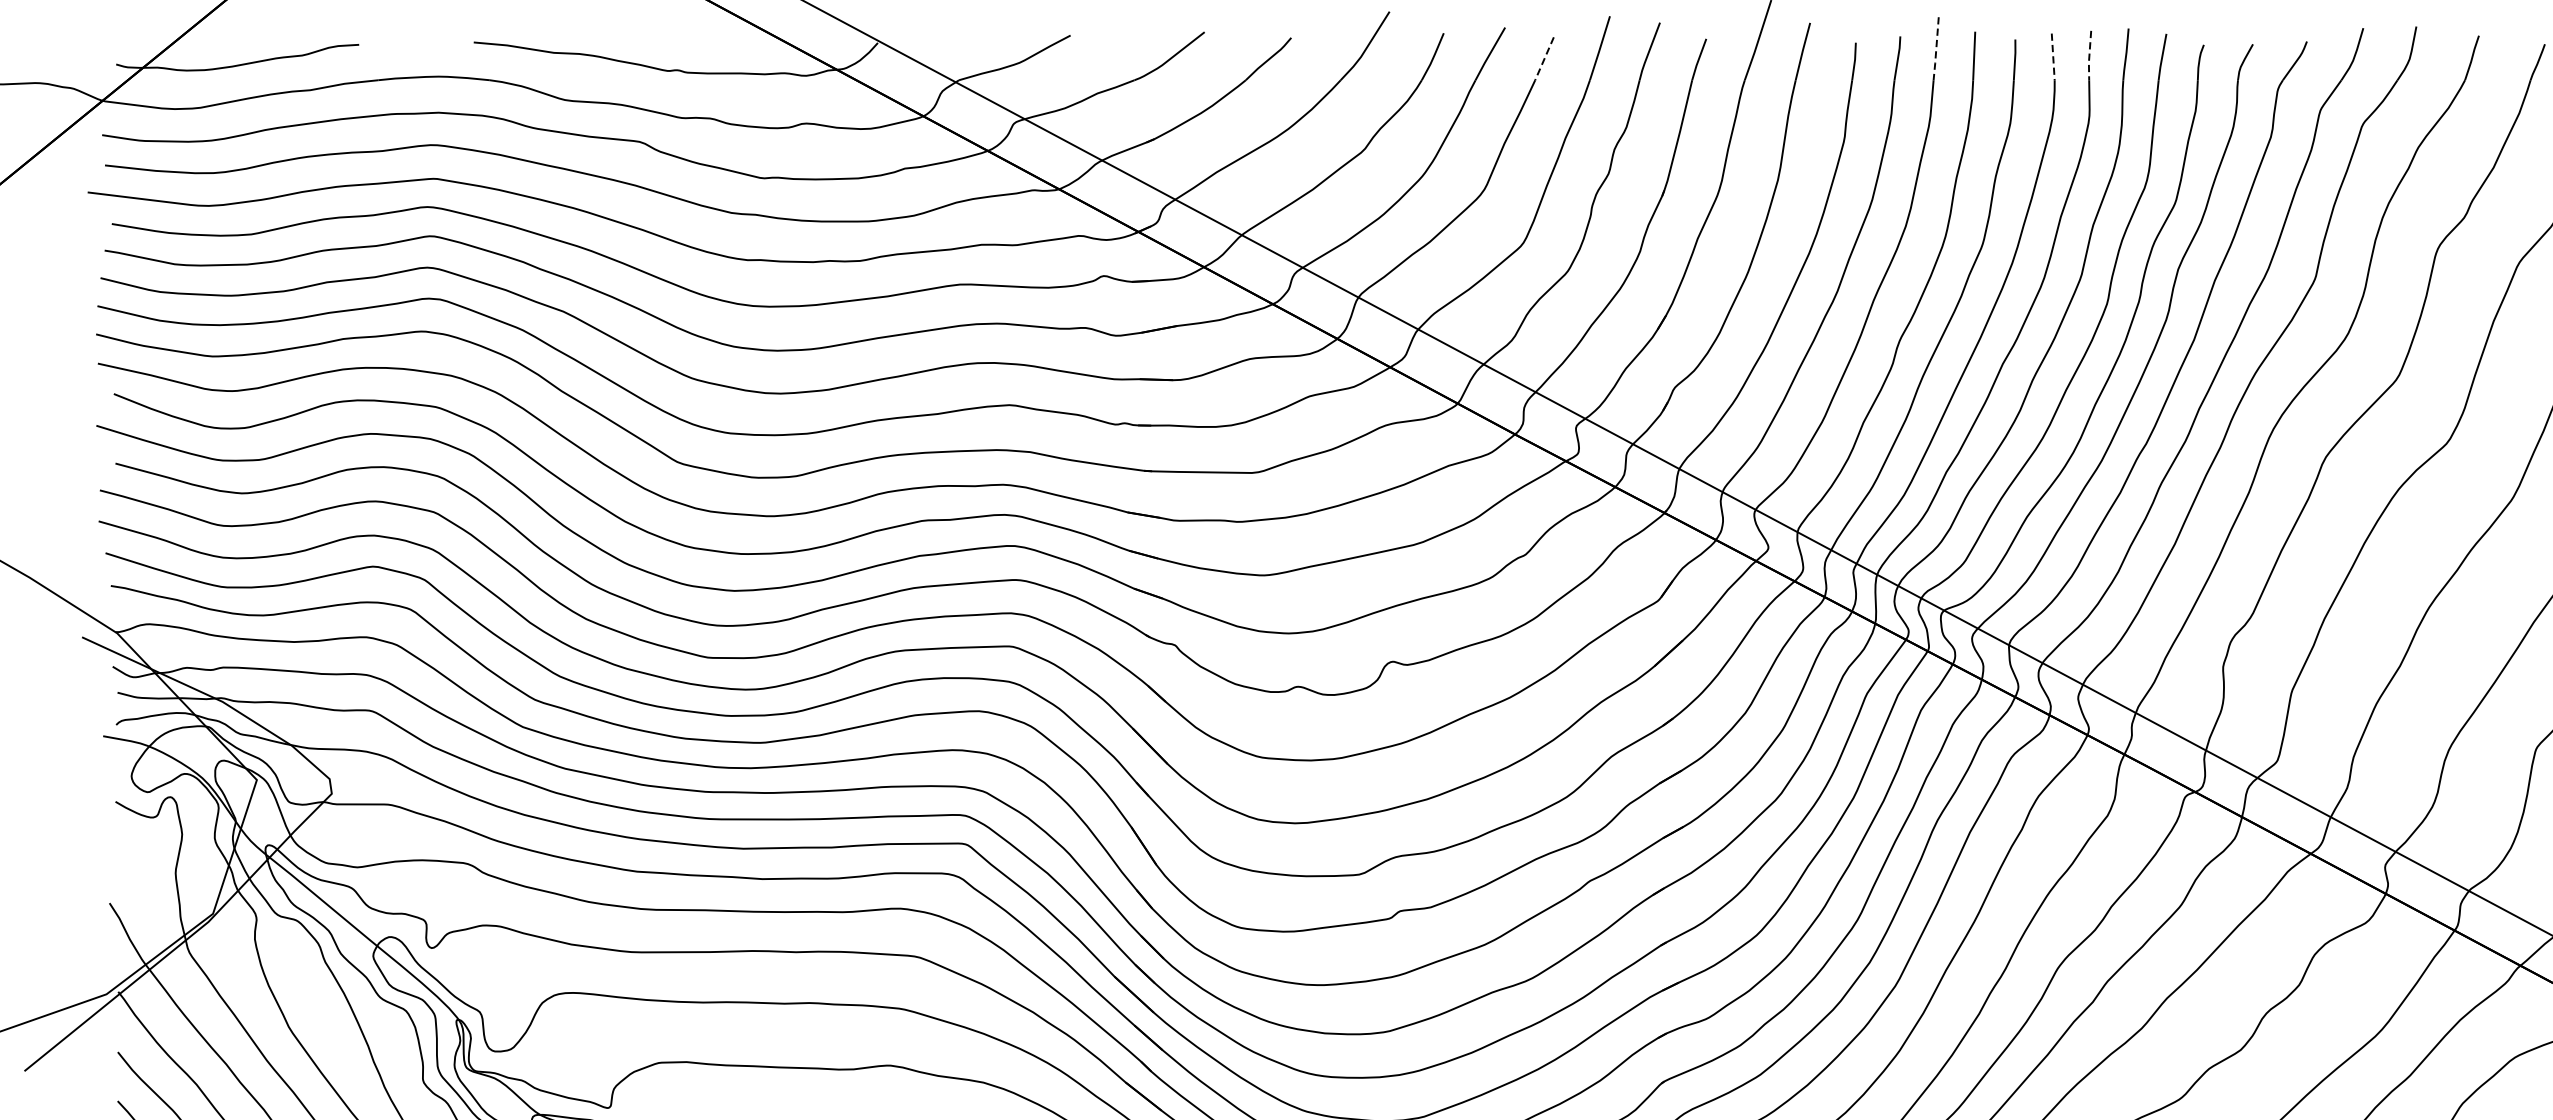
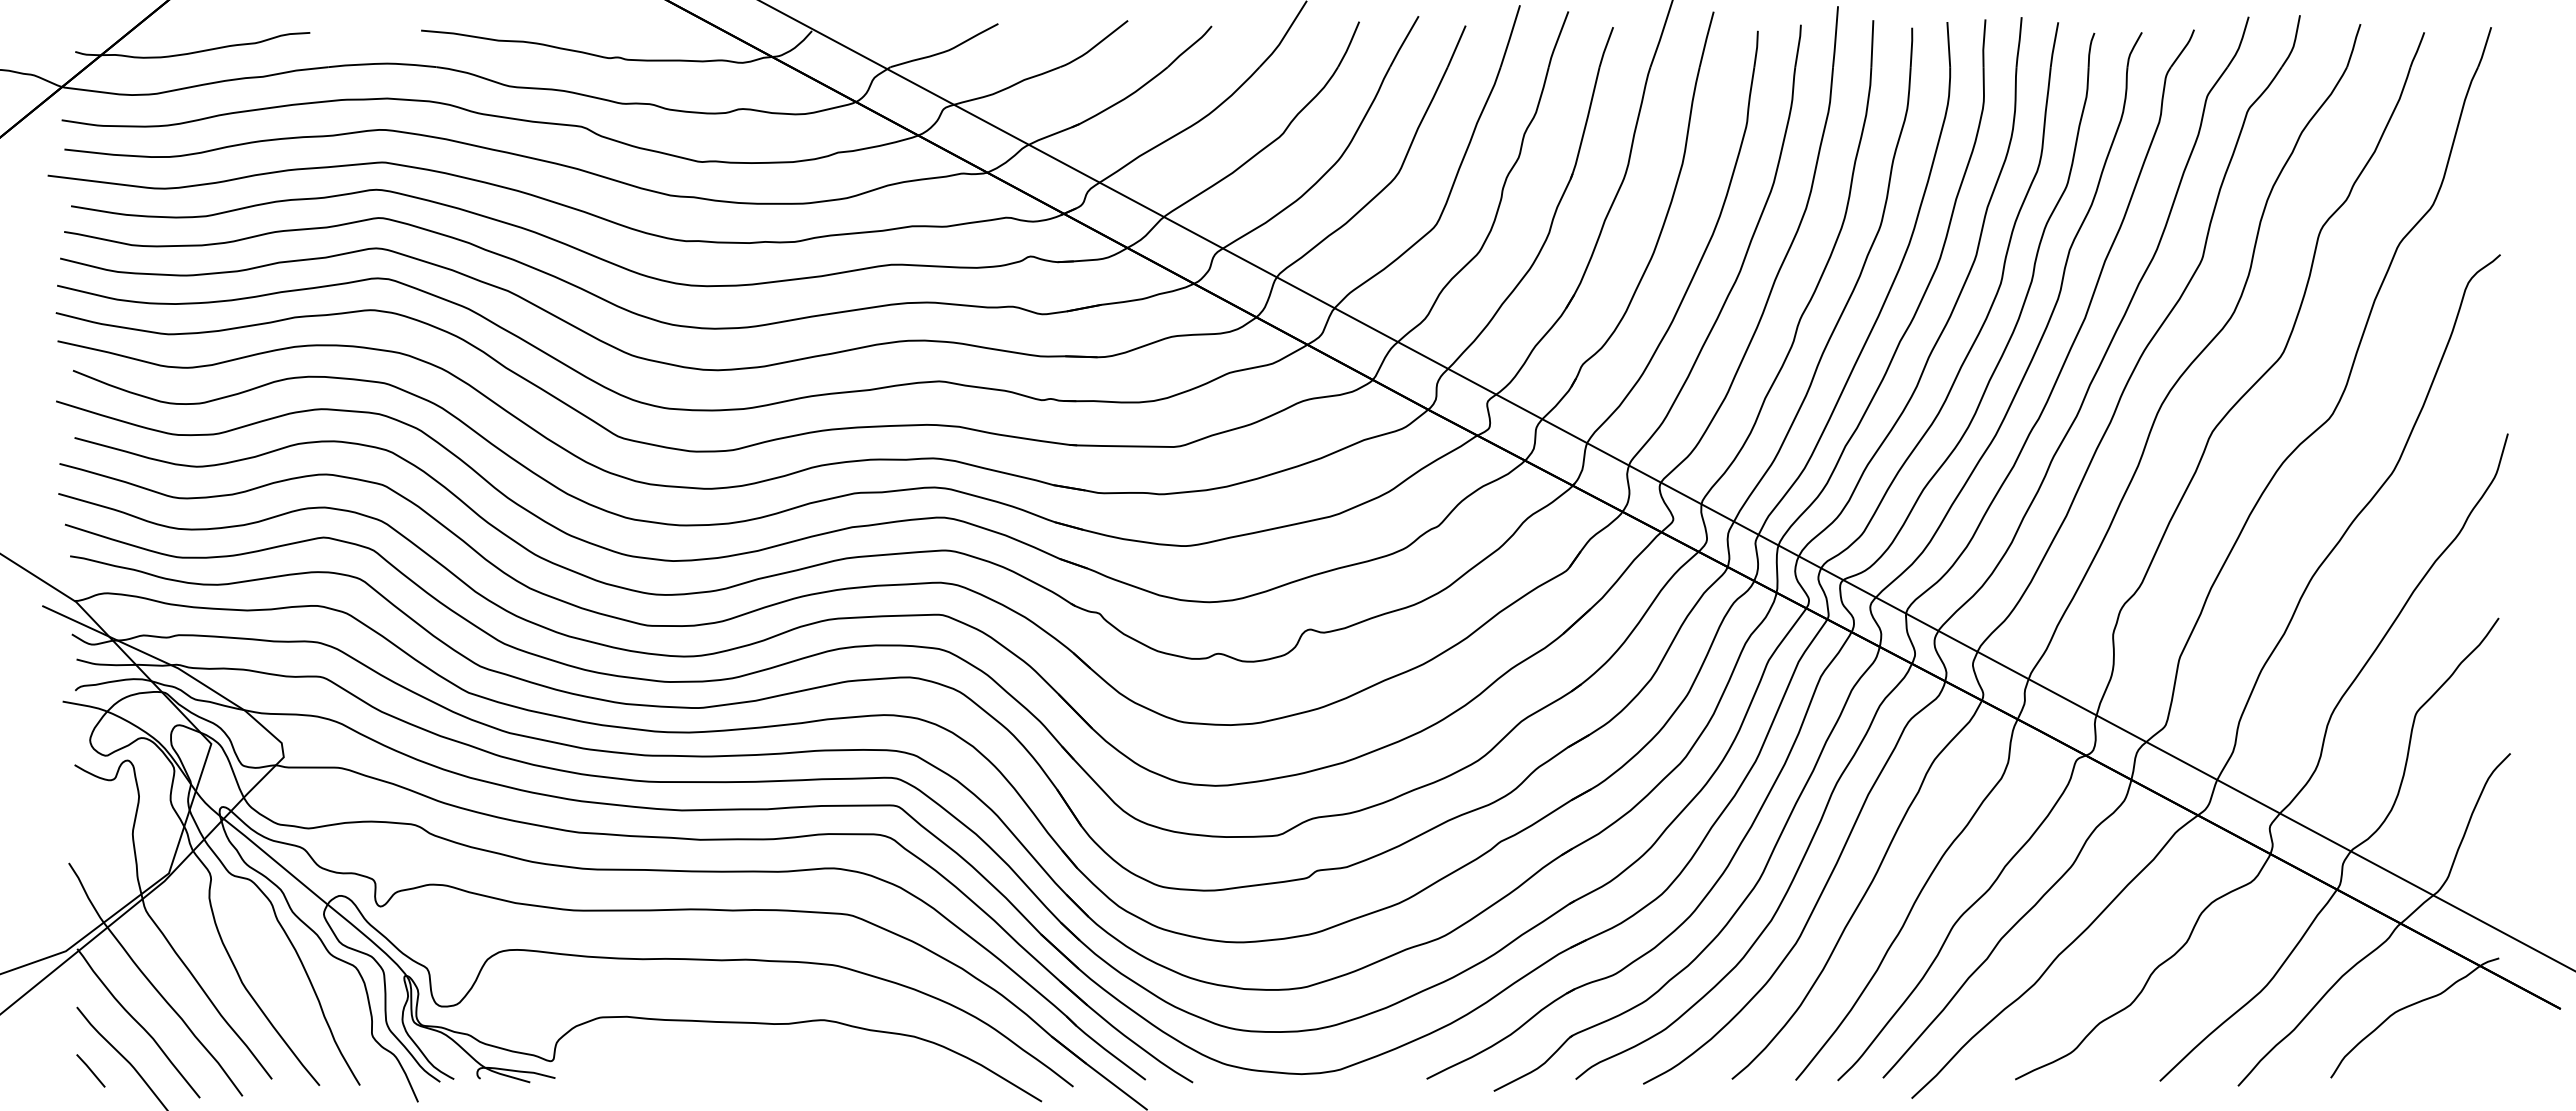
line: (1936, 49) -> (1835, 37), dashed -> solid
line: (2052, 56) -> (1948, 44), dashed -> solid
line: (2089, 56) -> (1983, 44), dashed -> solid
line: (1544, 58) -> (1456, 46), dashed -> solid

